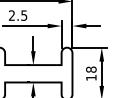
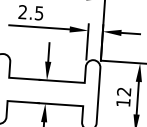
text: (91, 69) -> (124, 91), 18 -> 12

